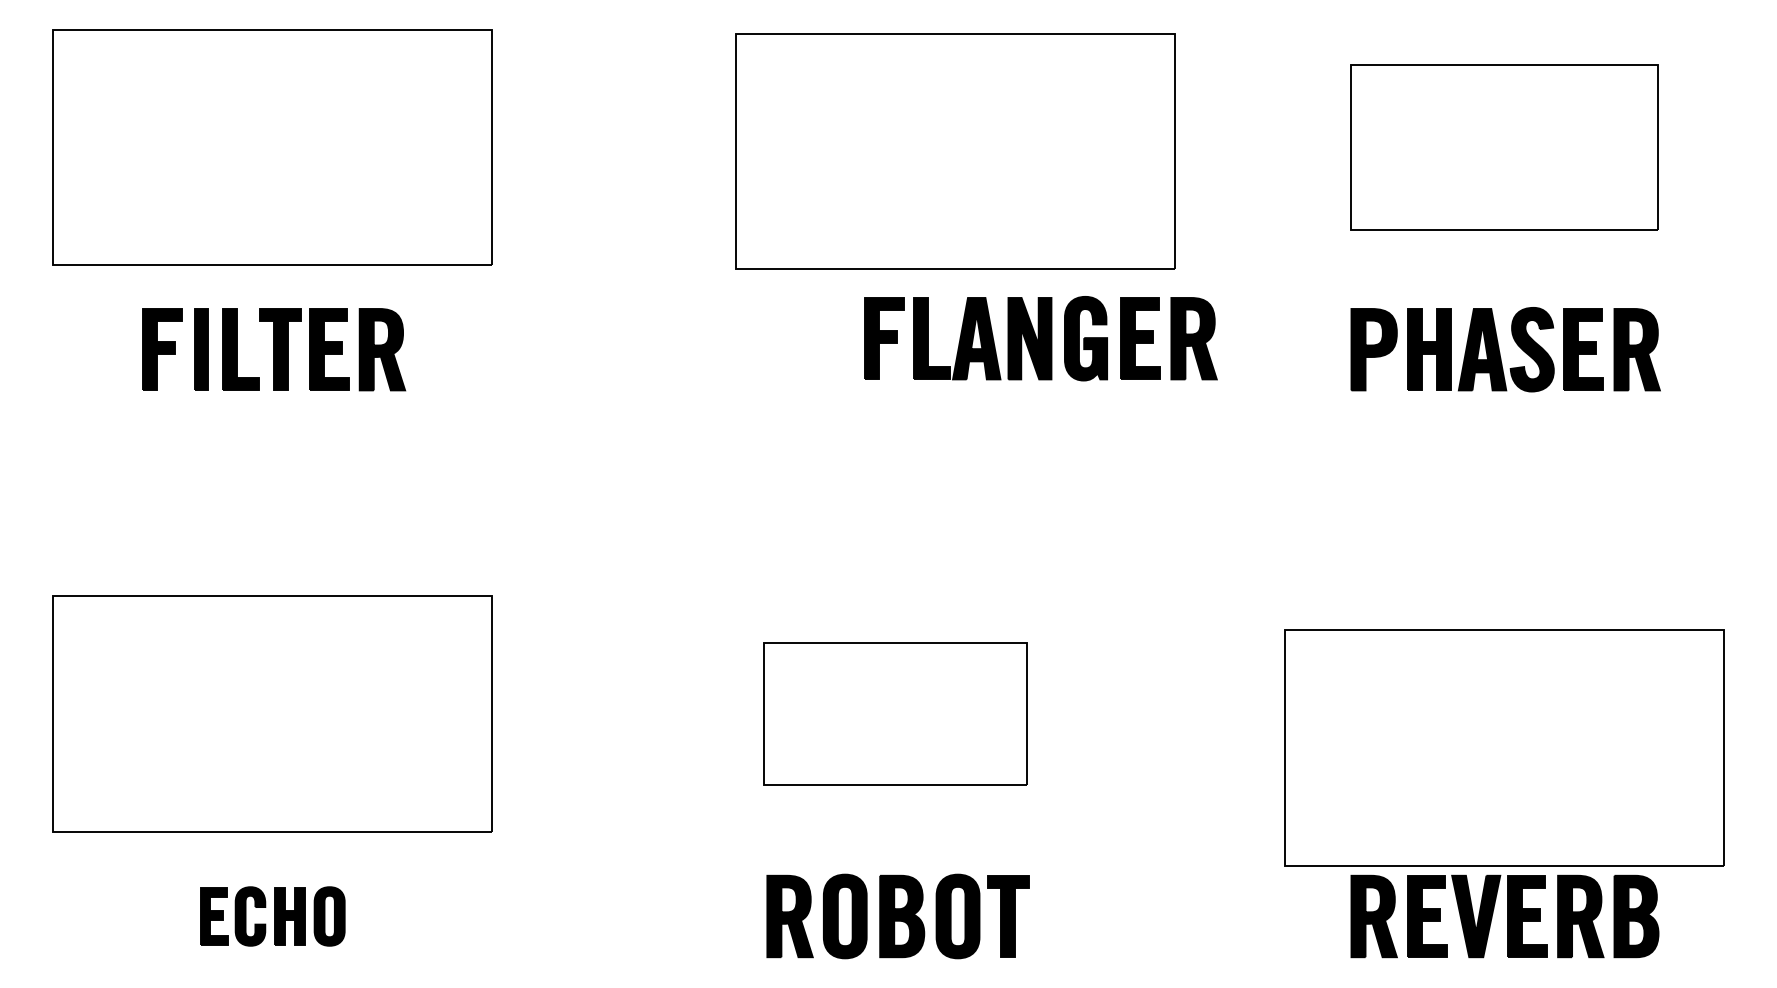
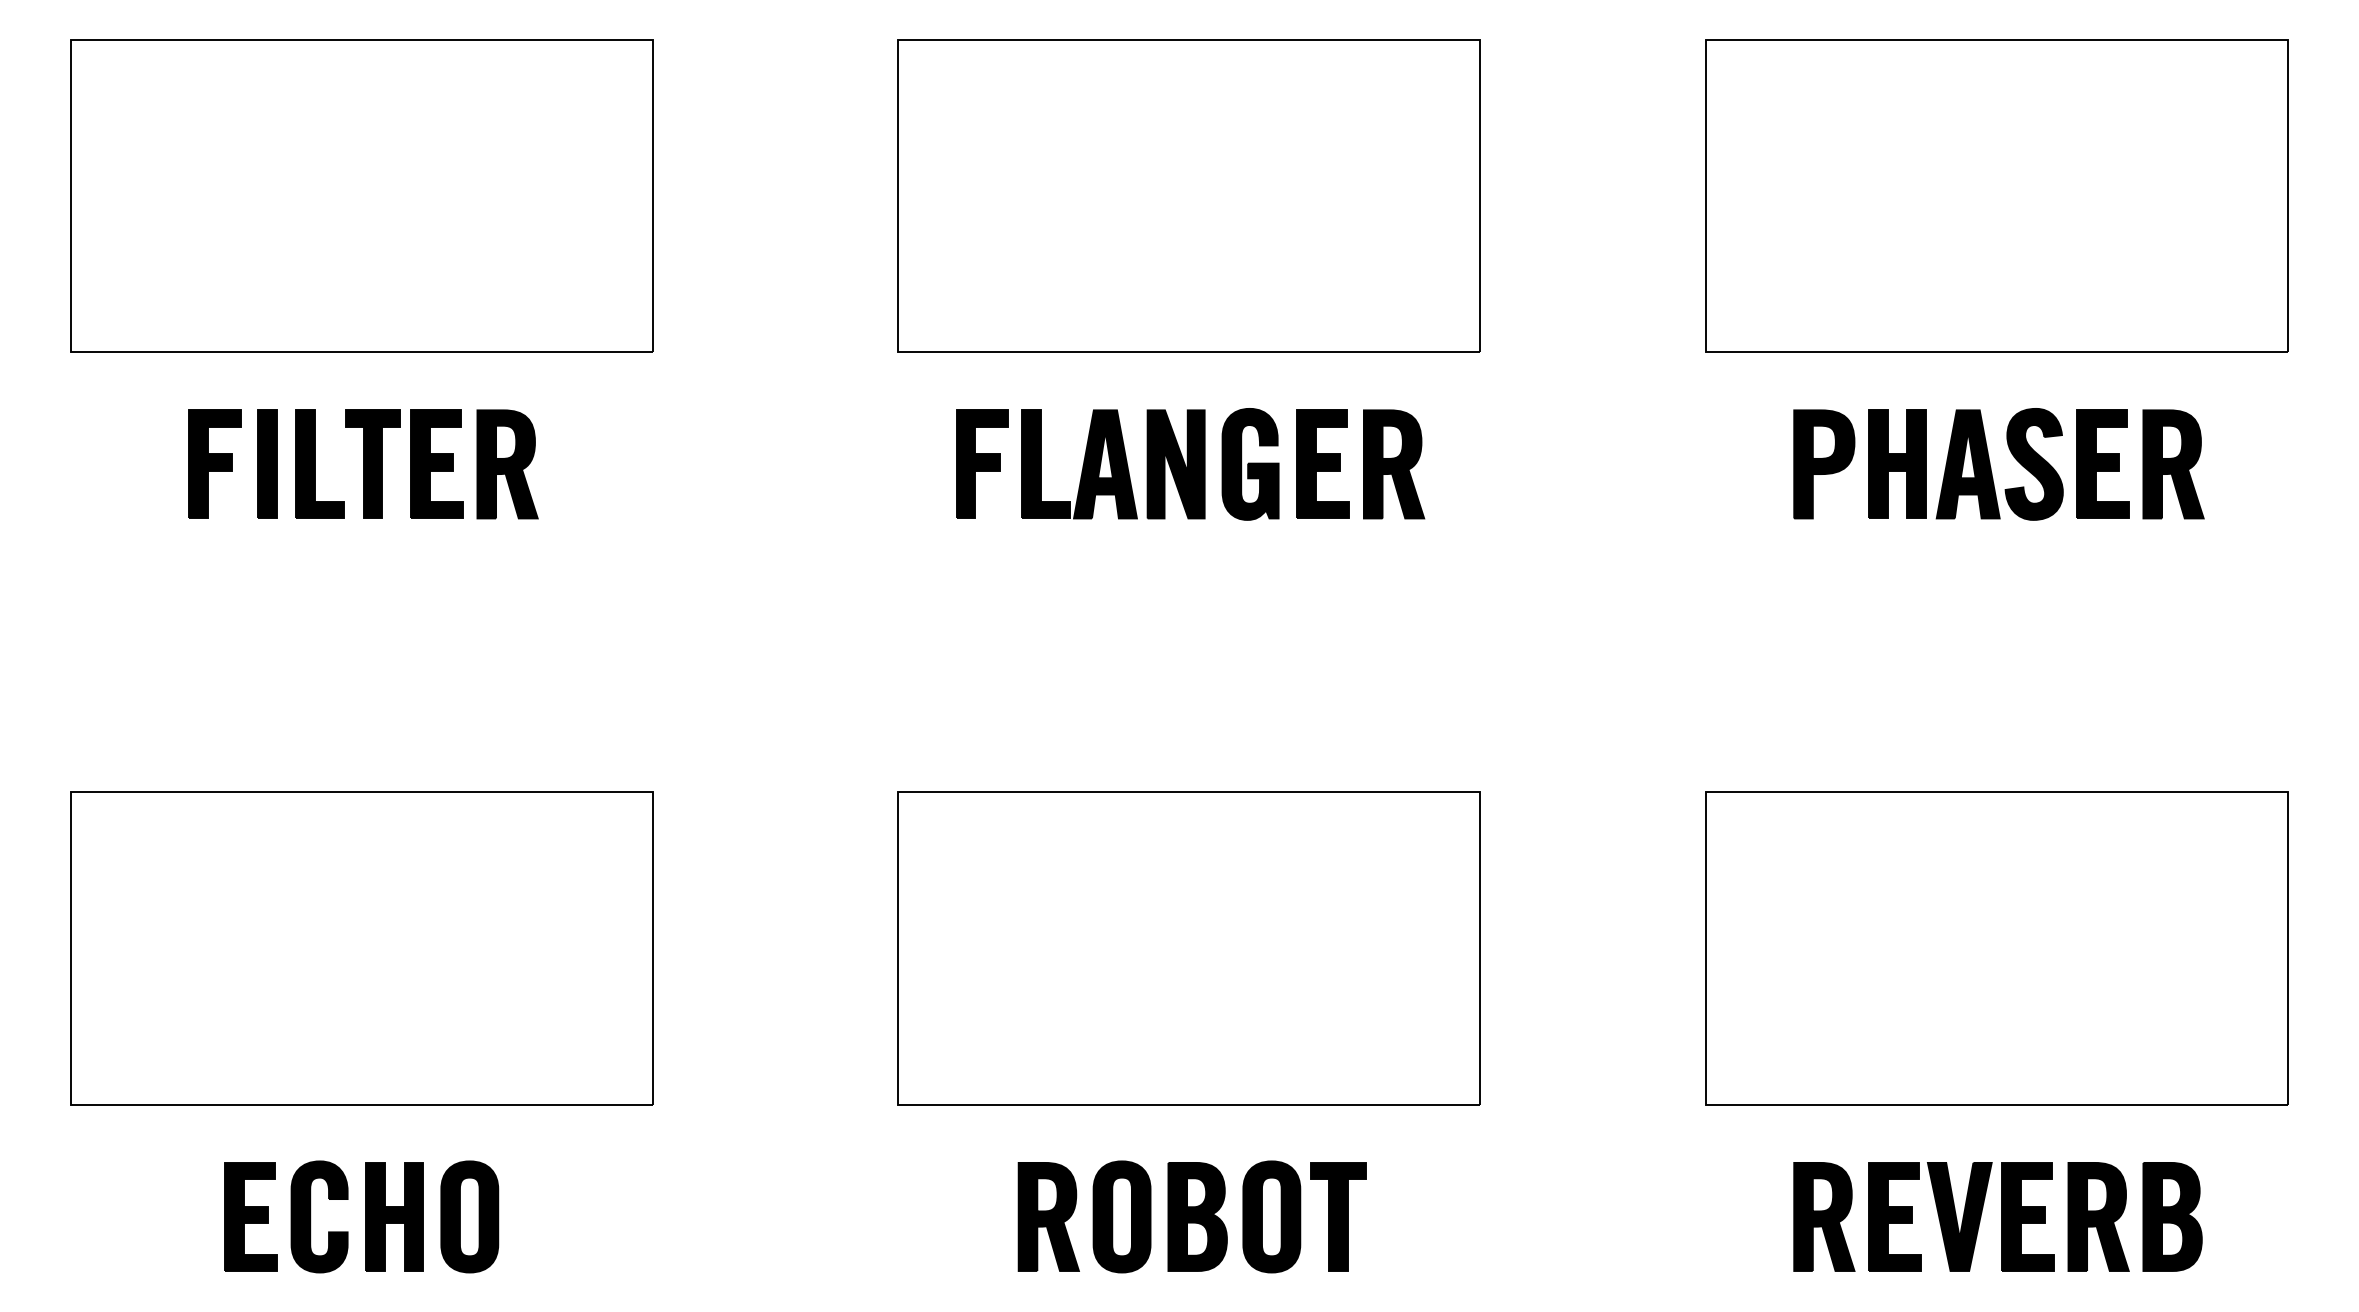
part: (1504, 147) -> (1997, 195), size x1.43
part: (955, 151) -> (1188, 195), moved
part: (1040, 338) -> (1190, 464), moved
part: (895, 713) -> (1188, 947), size x1.67
part: (1504, 747) -> (1997, 947), moved
part: (272, 916) -> (361, 1216), size x1.43

